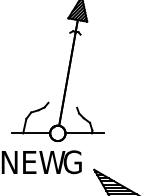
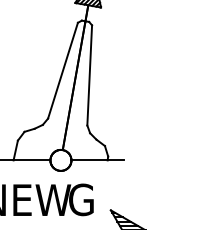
line: (59, 67) -> (63, 70), added
line: (78, 70) -> (89, 74), added

